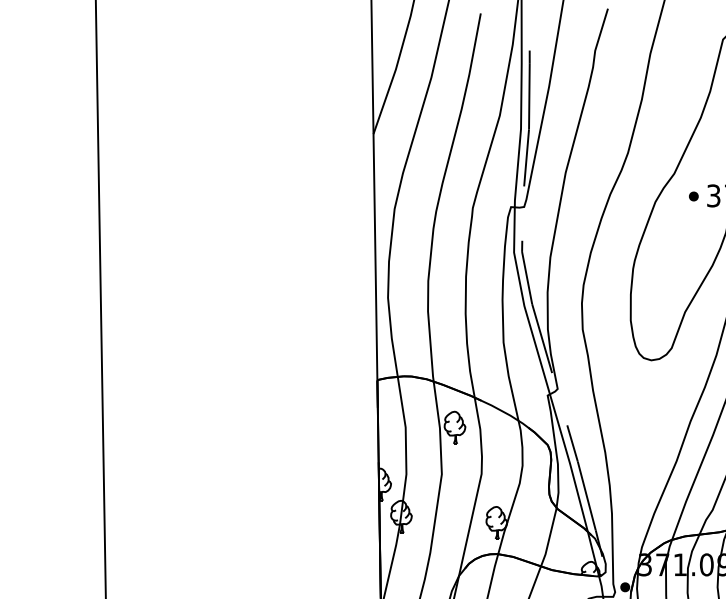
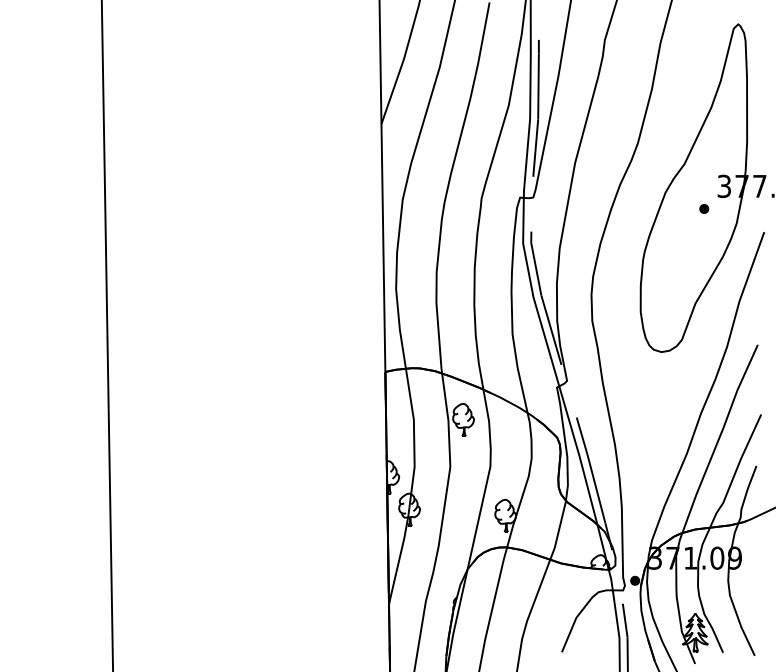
part: (694, 196) -> (704, 208), moved

